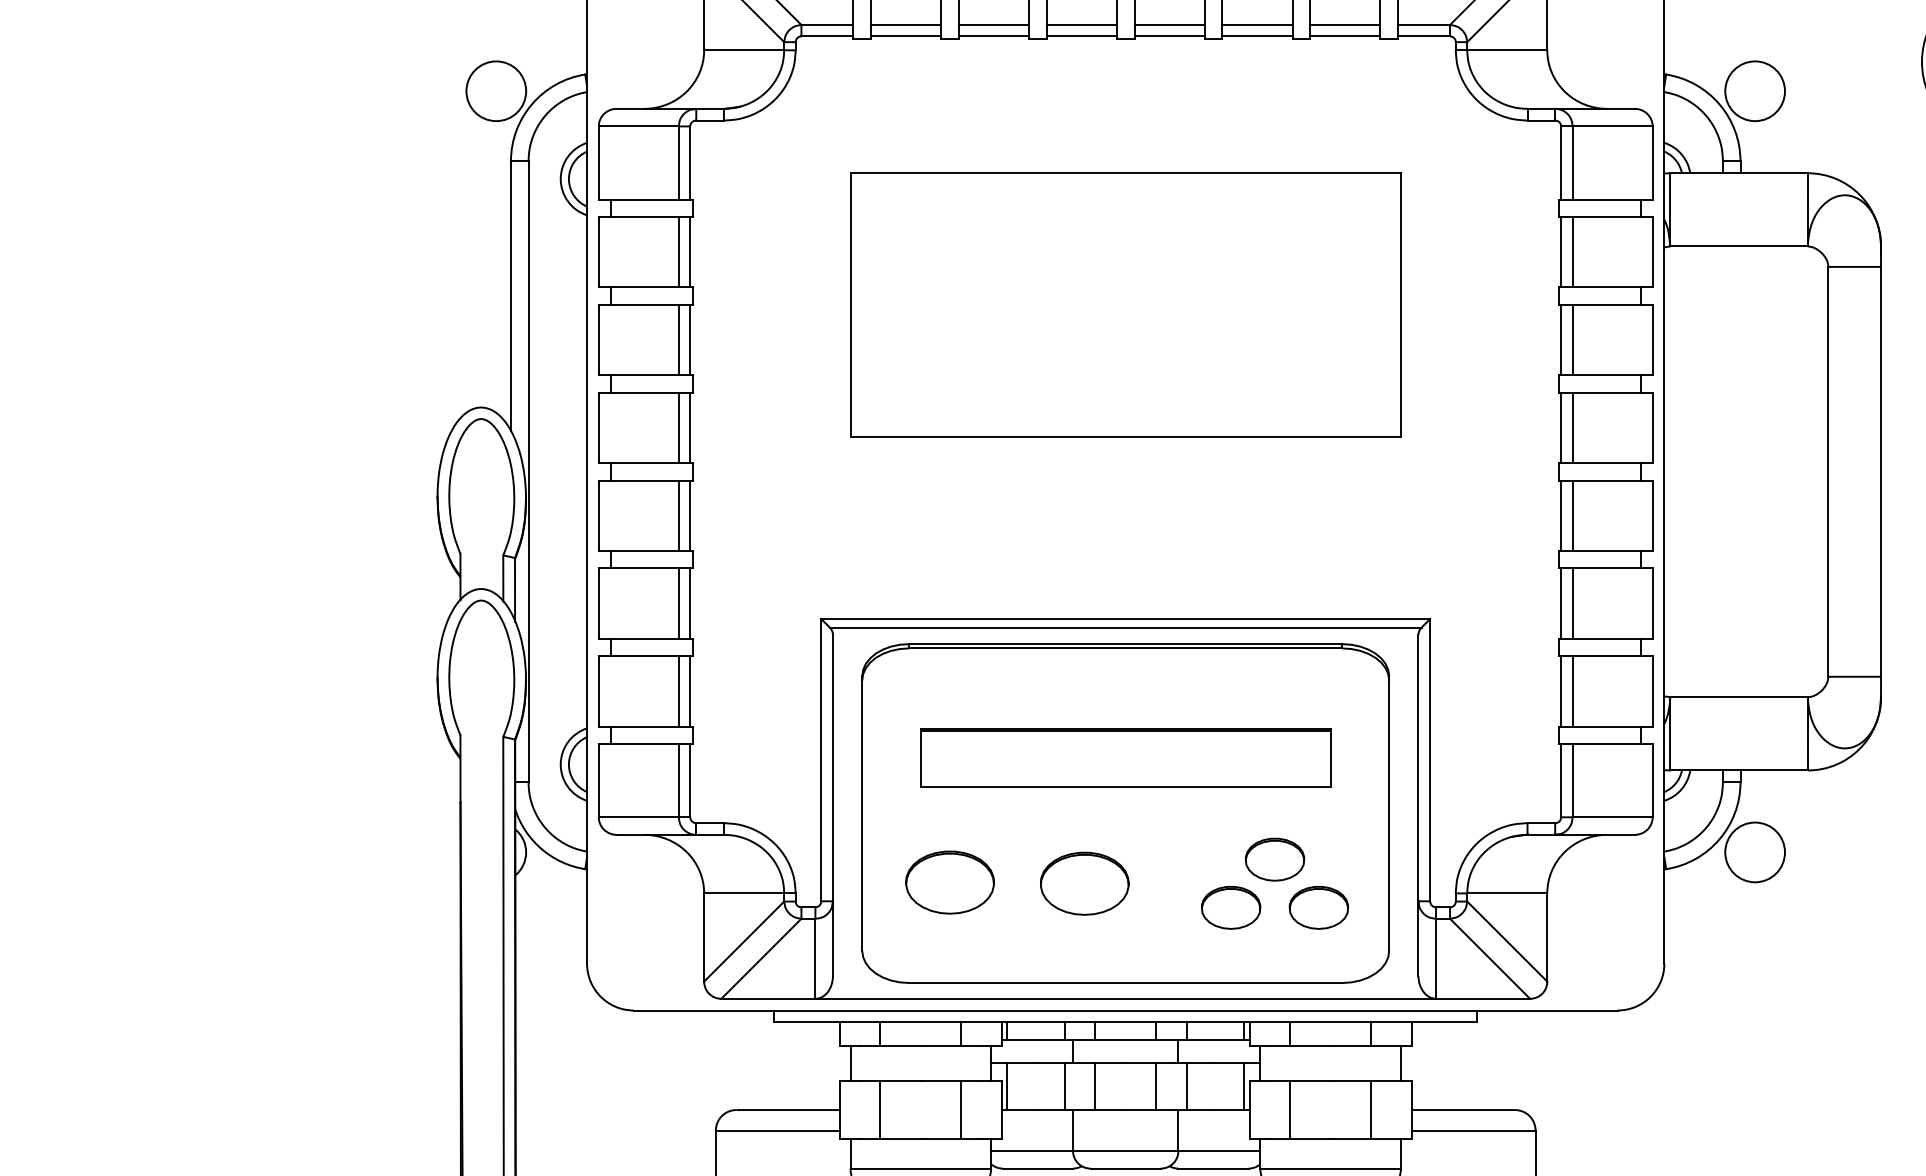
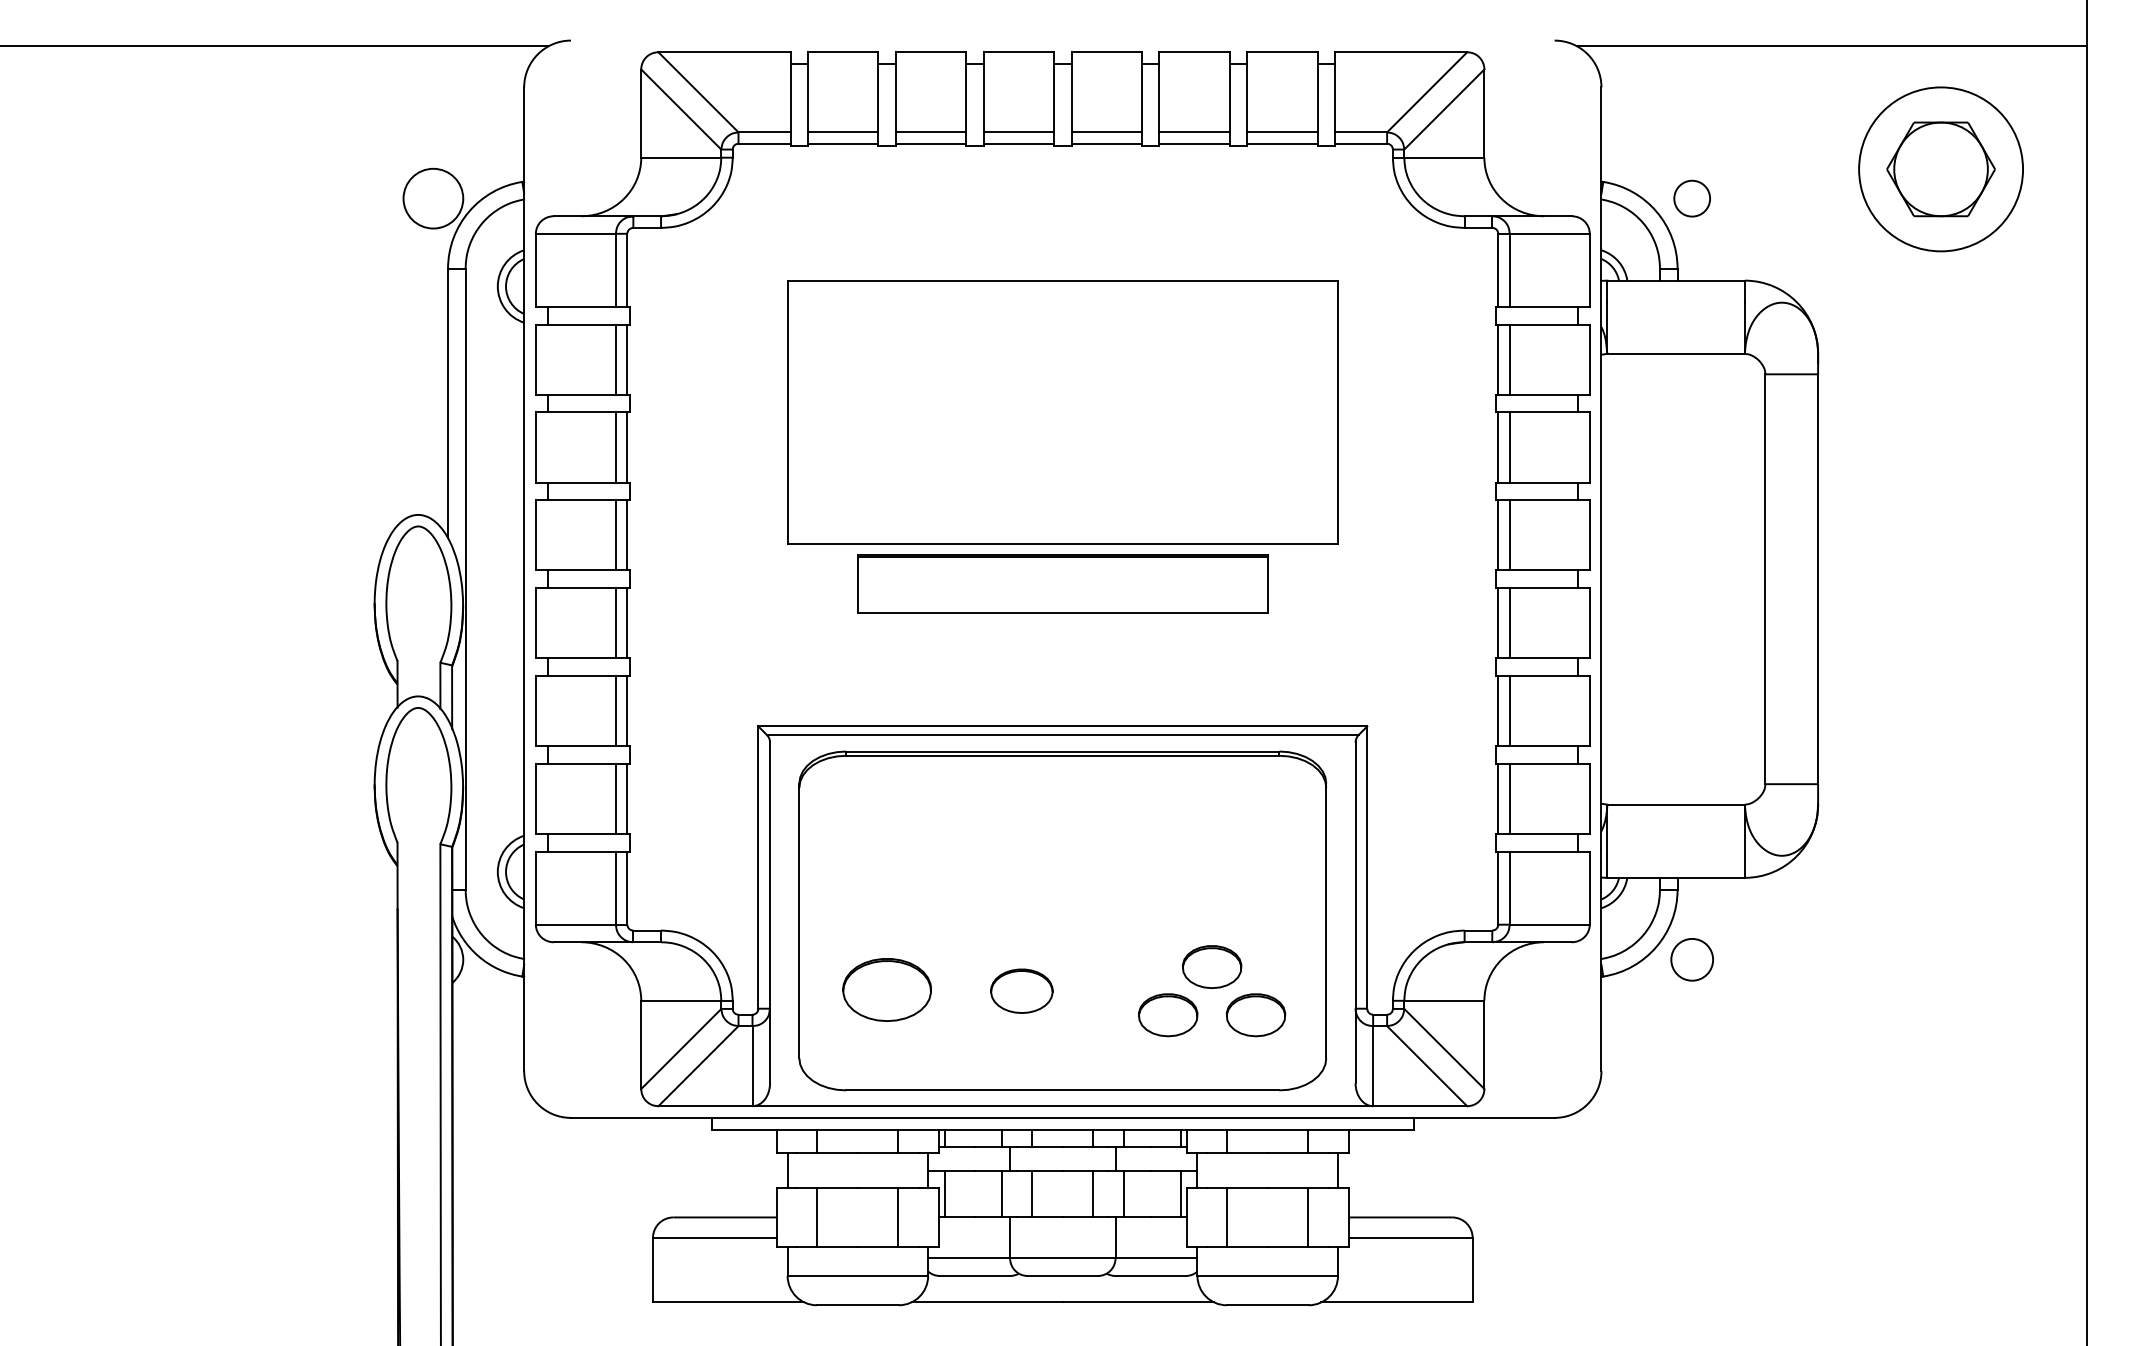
circle: (1755, 91) -> (1692, 198), size x0.6
part: (1125, 757) -> (1062, 583), moved
circle: (1755, 852) -> (1692, 959), size x0.7
part: (1084, 884) -> (1021, 991), size x0.7

